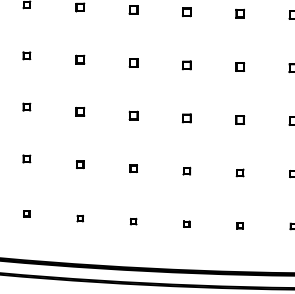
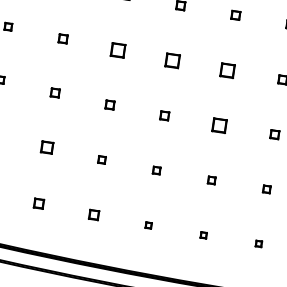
part: (133, 62) -> (117, 49), size x1.6
part: (186, 65) -> (172, 60), size x1.6
part: (240, 66) -> (228, 70), size x1.6
part: (240, 119) -> (220, 125), size x1.6
part: (80, 164) -> (47, 147), size x1.6
part: (80, 218) -> (39, 203), size x1.6
part: (133, 221) -> (93, 214), size x1.6

